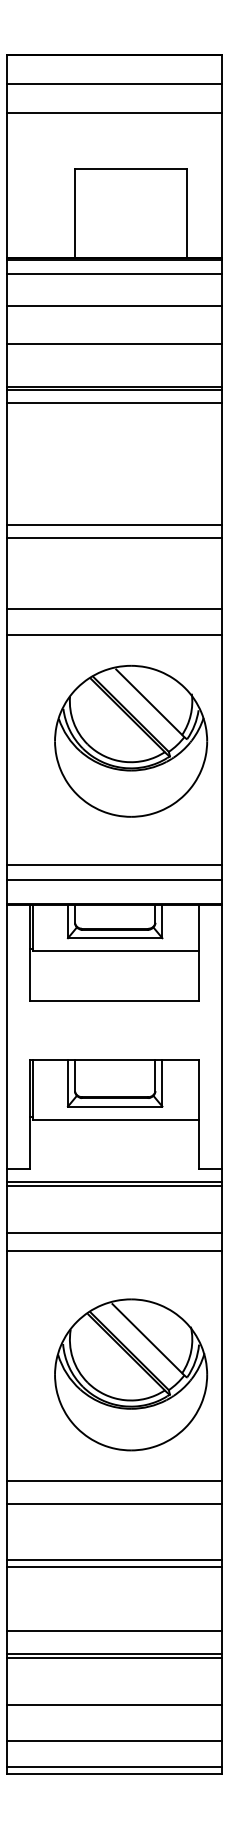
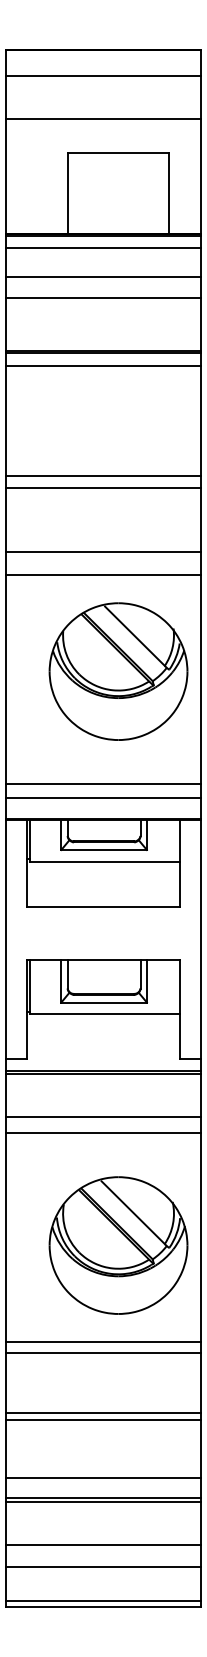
line: (114, 113) -> (103, 118), moved
line: (114, 343) -> (103, 297), moved
line: (114, 1503) -> (103, 1352), moved
line: (114, 1741) -> (103, 1567), moved

